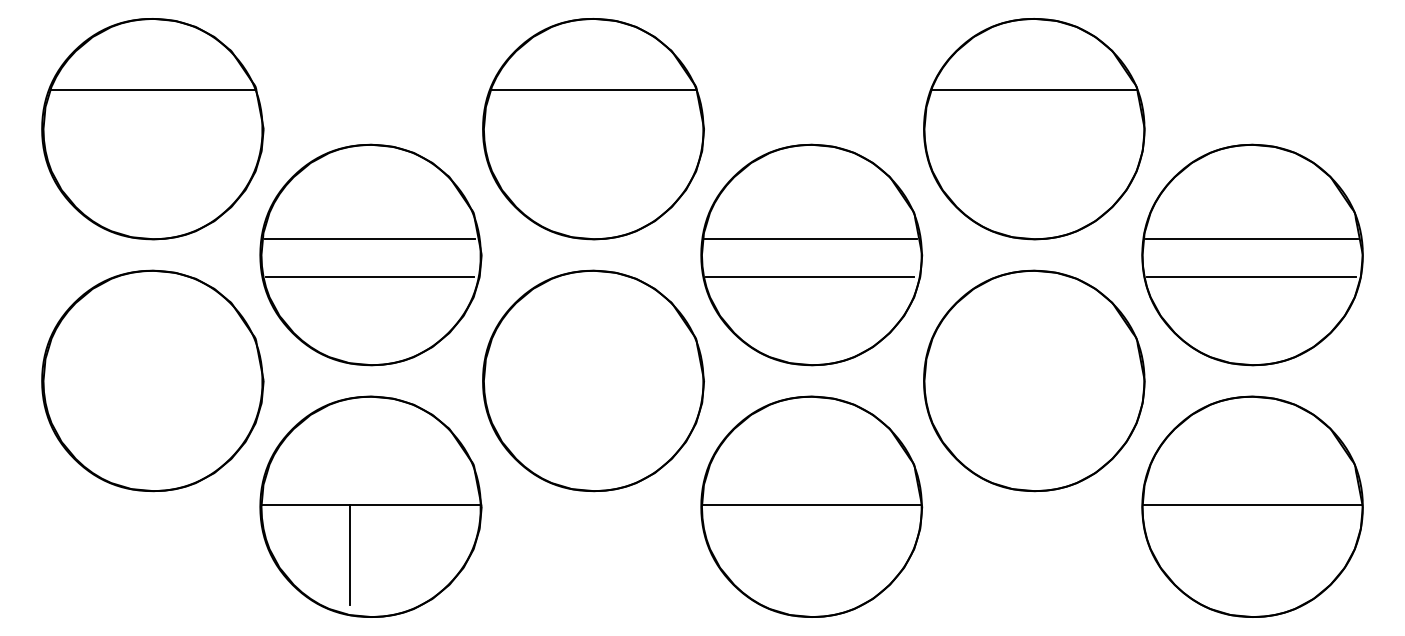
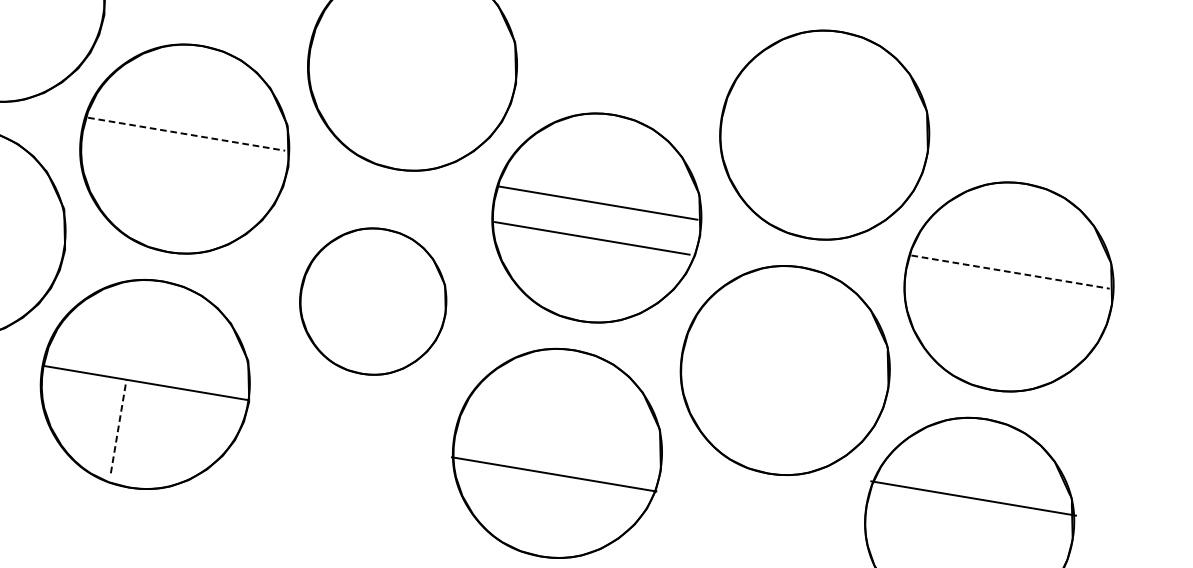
line: (593, 89) -> (418, 29), removed
line: (1034, 89) -> (831, 98), removed
line: (370, 239) -> (187, 134), solid -> dashed
line: (1252, 239) -> (1011, 272), solid -> dashed
line: (369, 277) -> (180, 169), removed
line: (1250, 277) -> (1003, 307), removed
part: (593, 380) -> (373, 301), size x0.7
line: (811, 505) -> (553, 474), moved
line: (1252, 505) -> (973, 498), moved
line: (350, 555) -> (118, 426), solid -> dashed

